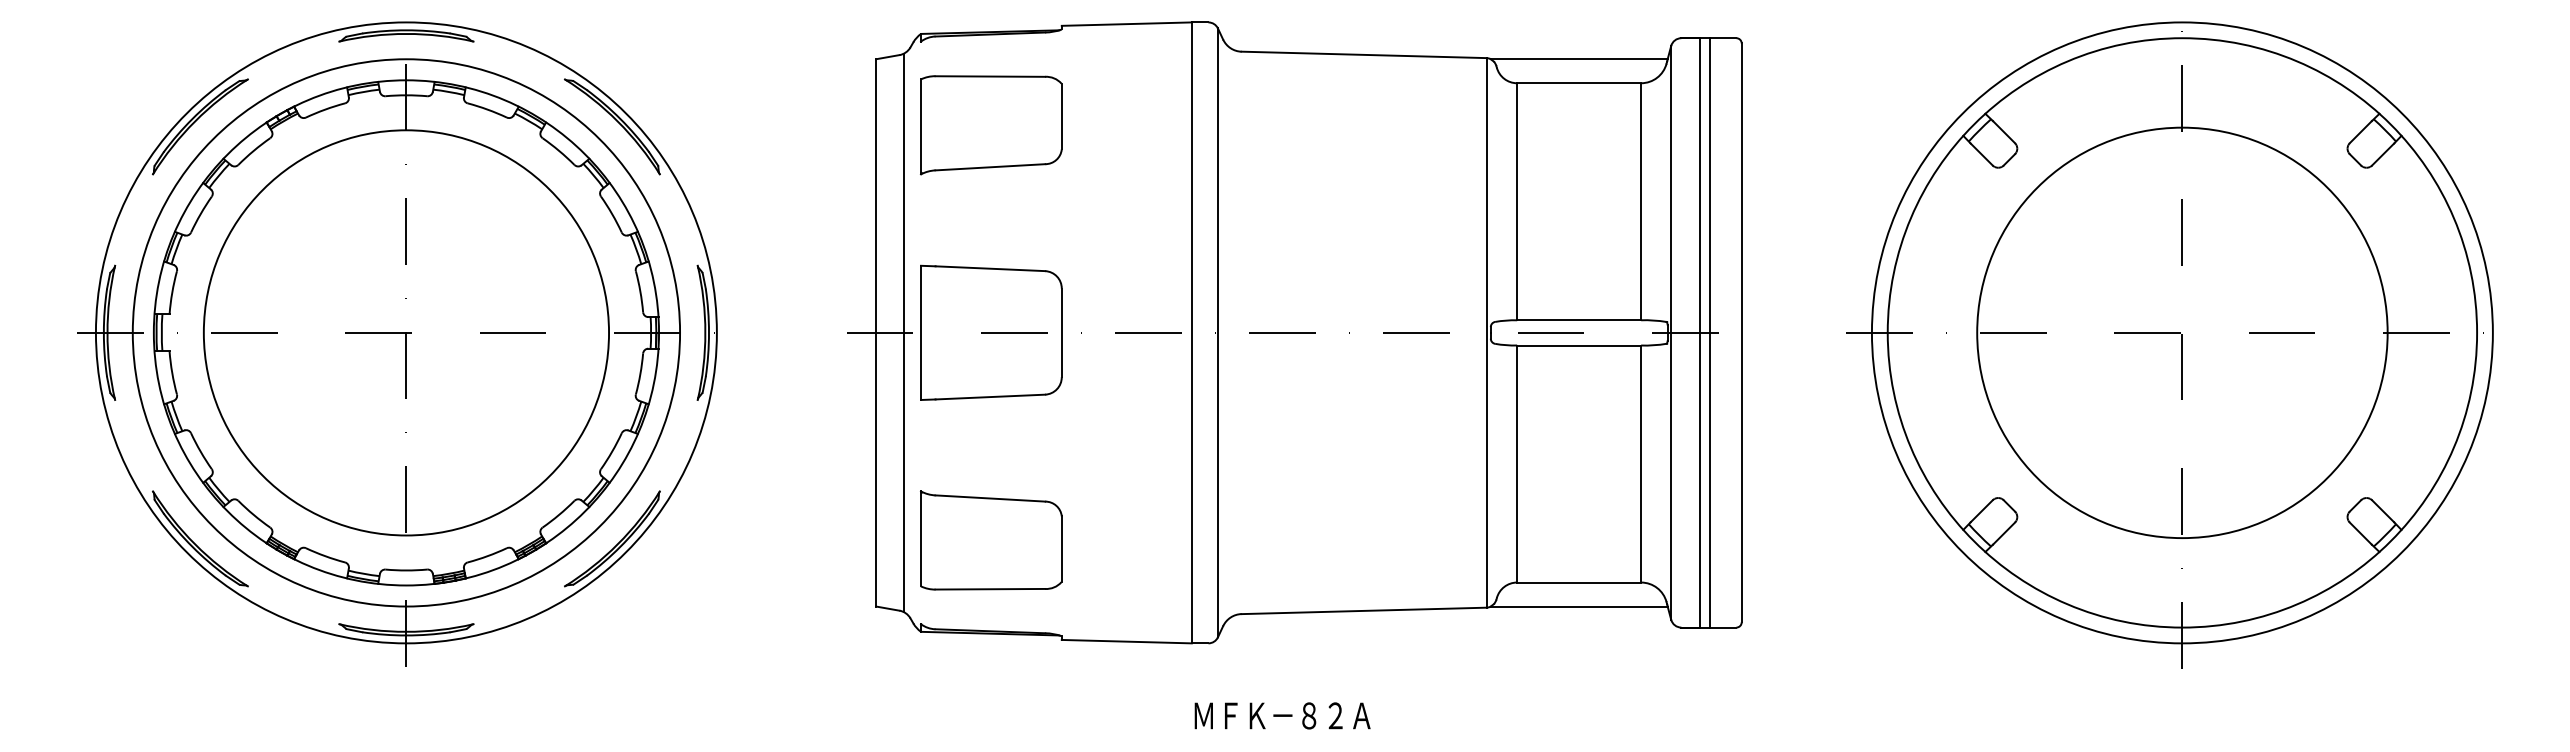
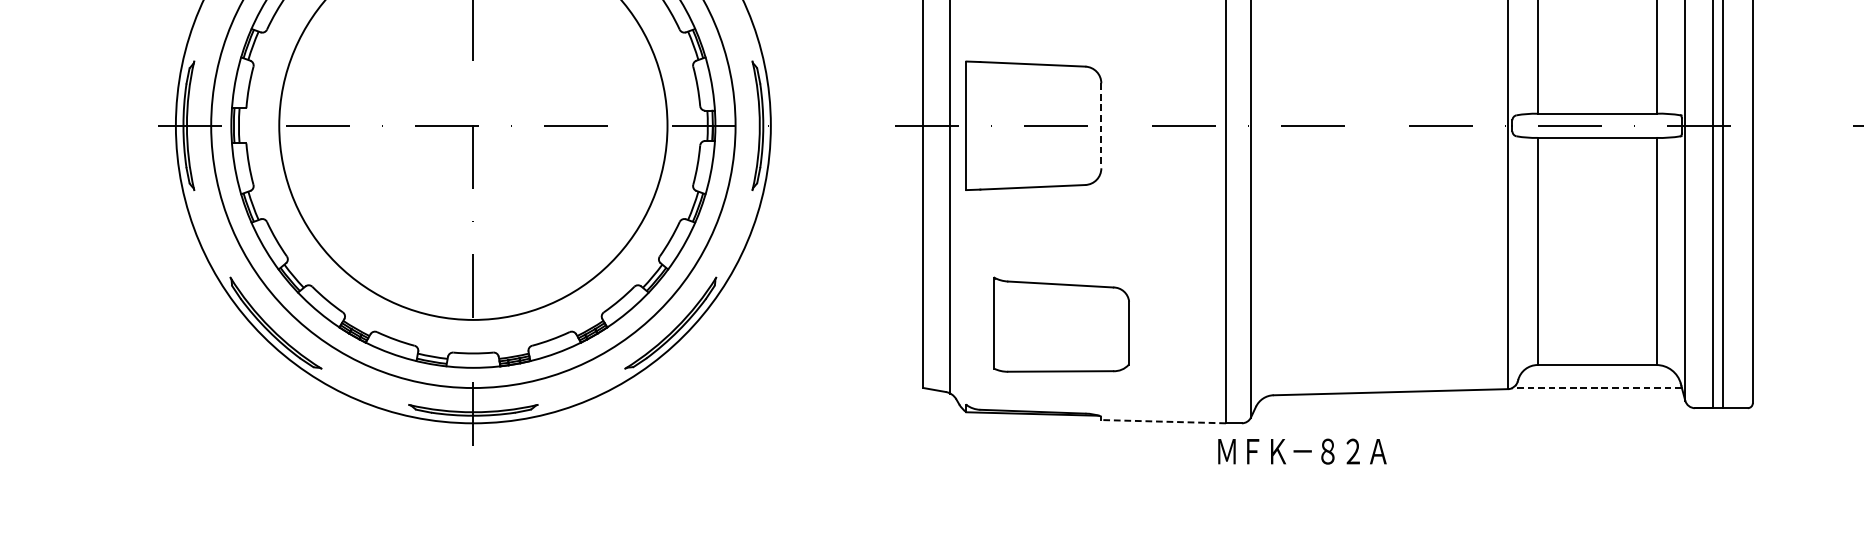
line: (1061, 333) -> (1101, 126), solid -> dashed
part: (991, 540) -> (1061, 324), moved
line: (1578, 606) -> (1596, 387), solid -> dashed
line: (1126, 641) -> (1163, 421), solid -> dashed
text: (1282, 715) -> (1302, 451), moved

